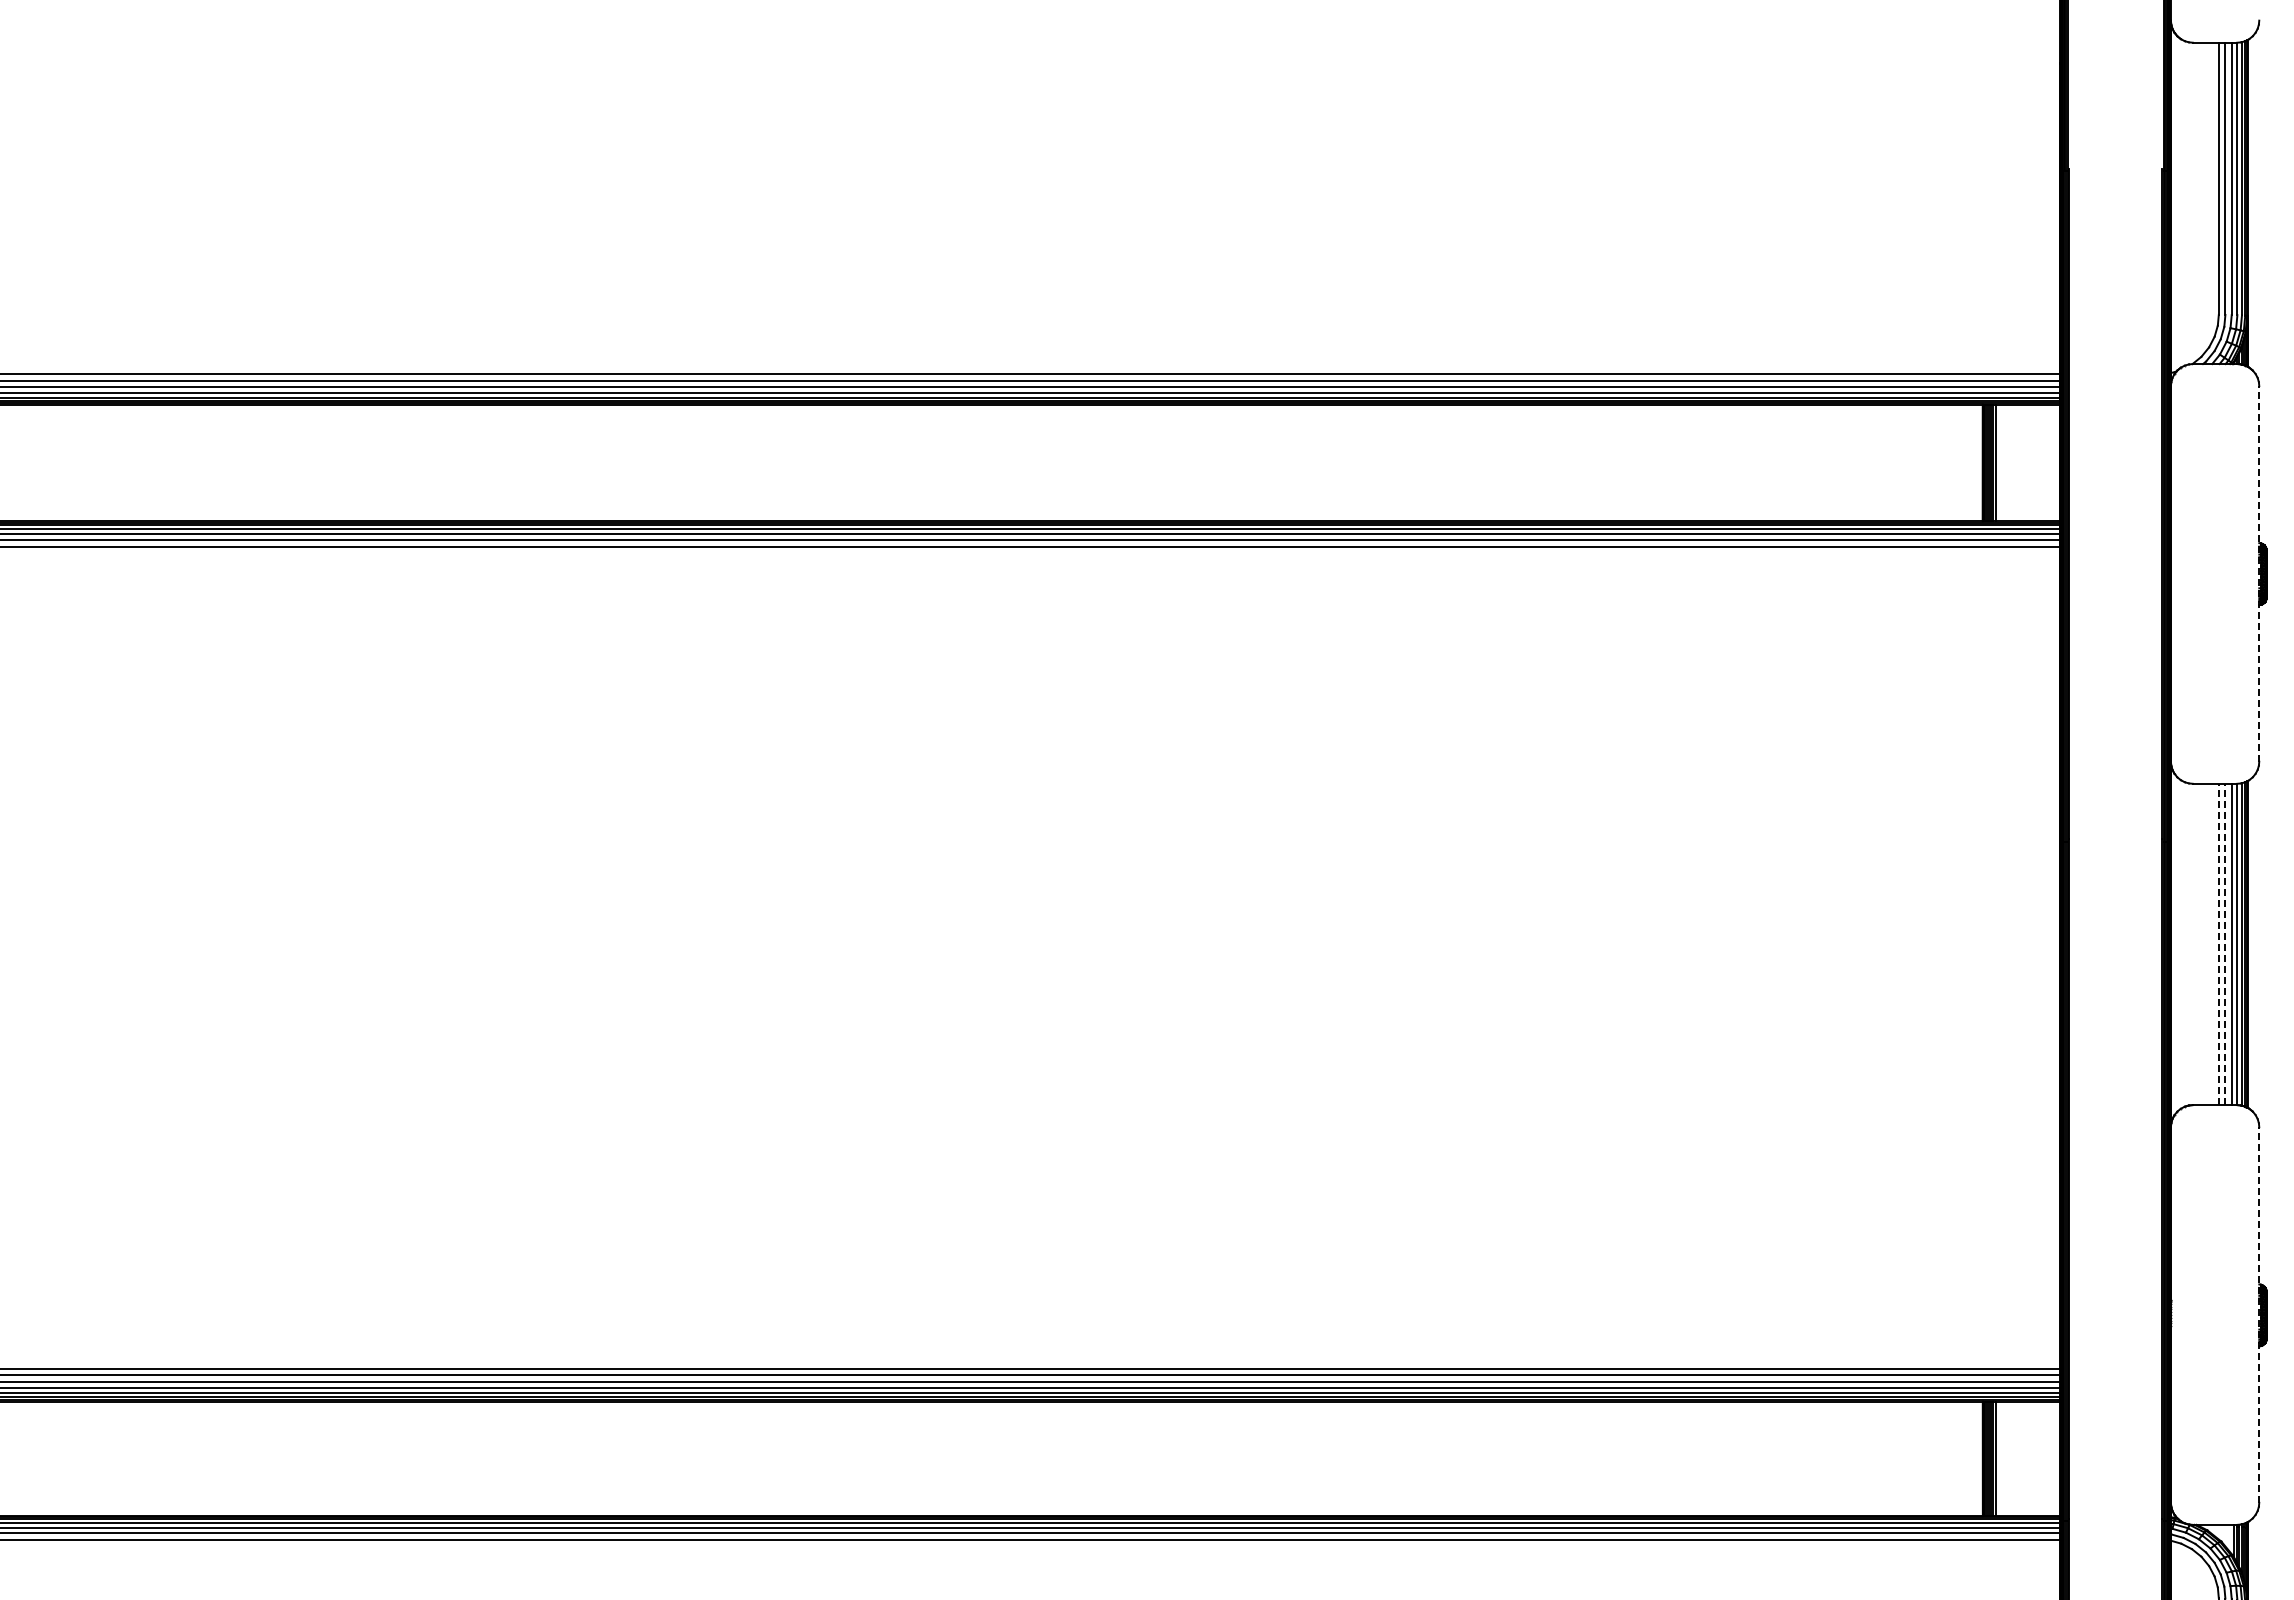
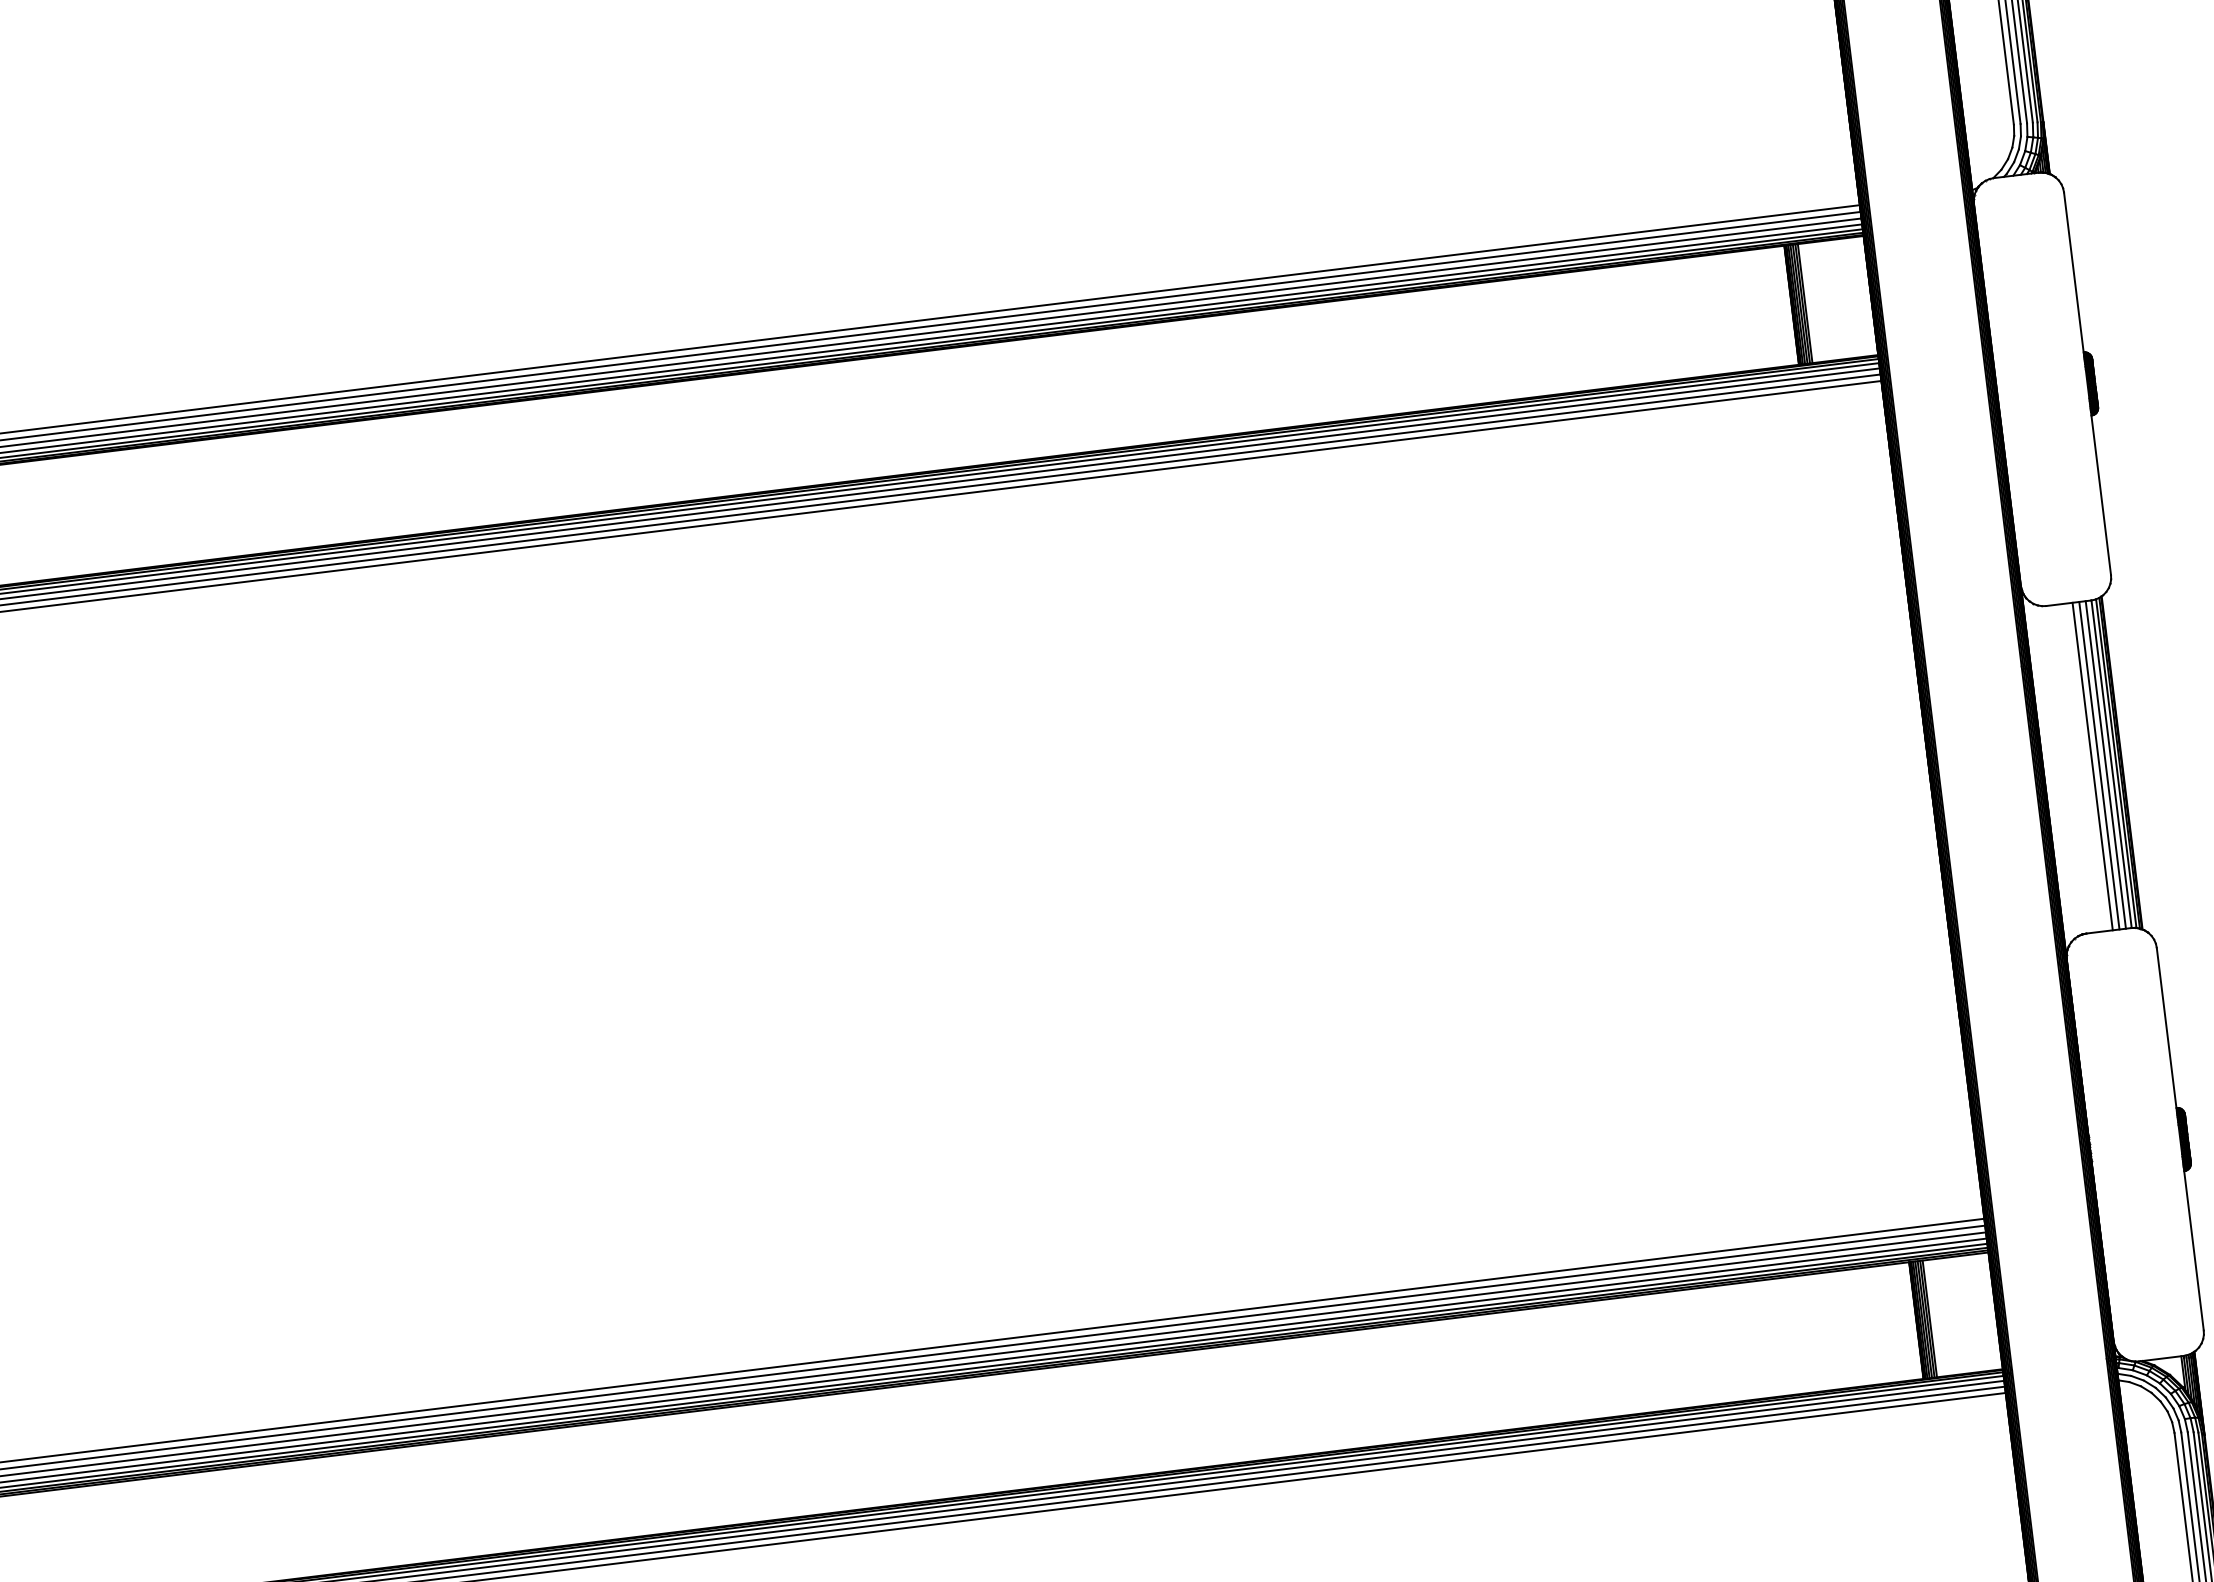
line: (2259, 573) -> (2087, 383), dashed -> solid
line: (2218, 944) -> (2092, 766), dashed -> solid
line: (2225, 944) -> (2099, 765), dashed -> solid
line: (2259, 1314) -> (2180, 1138), dashed -> solid

